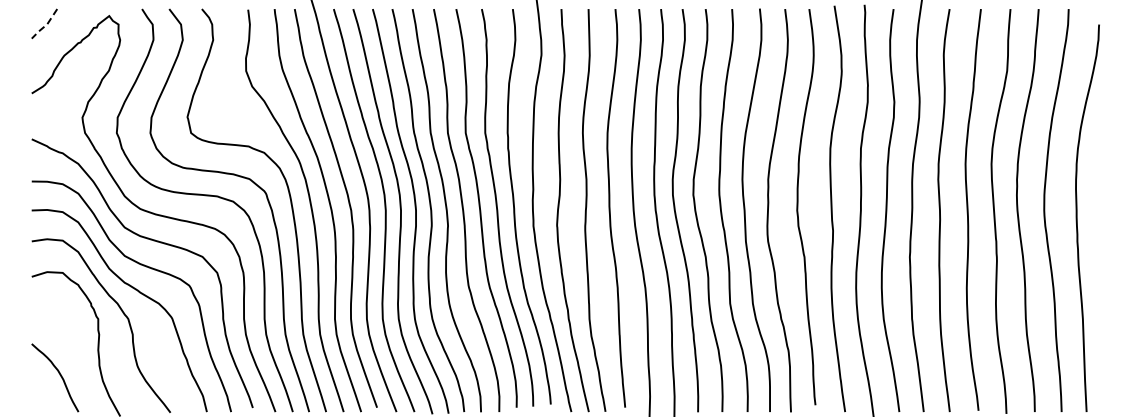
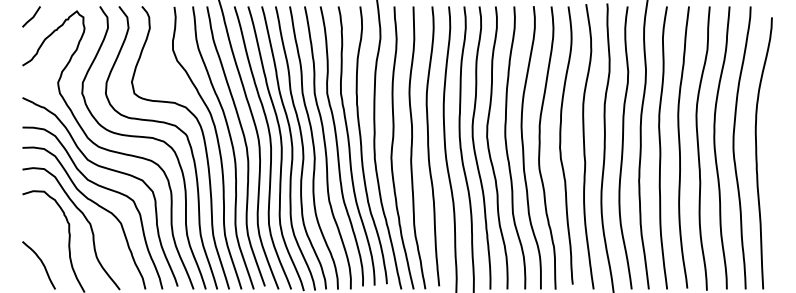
line: (45, 25) -> (32, 17), dashed -> solid

